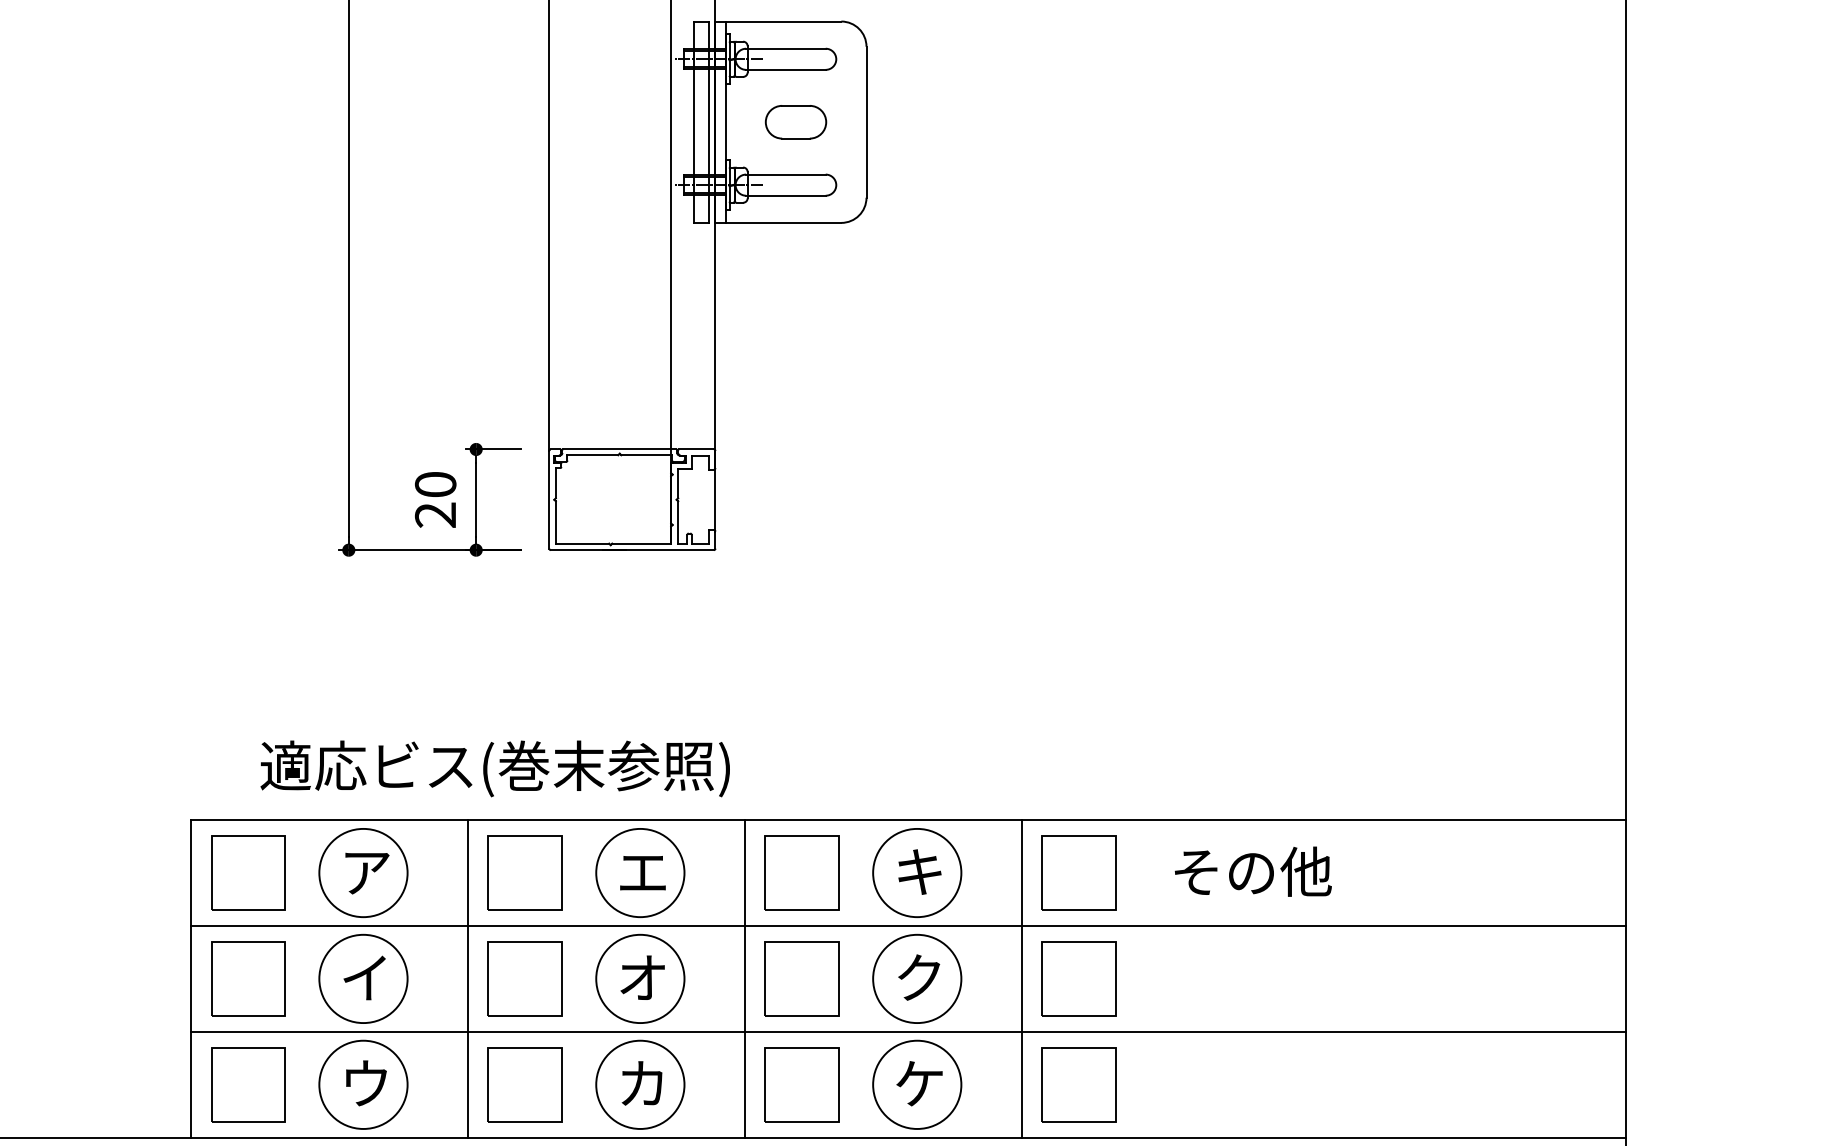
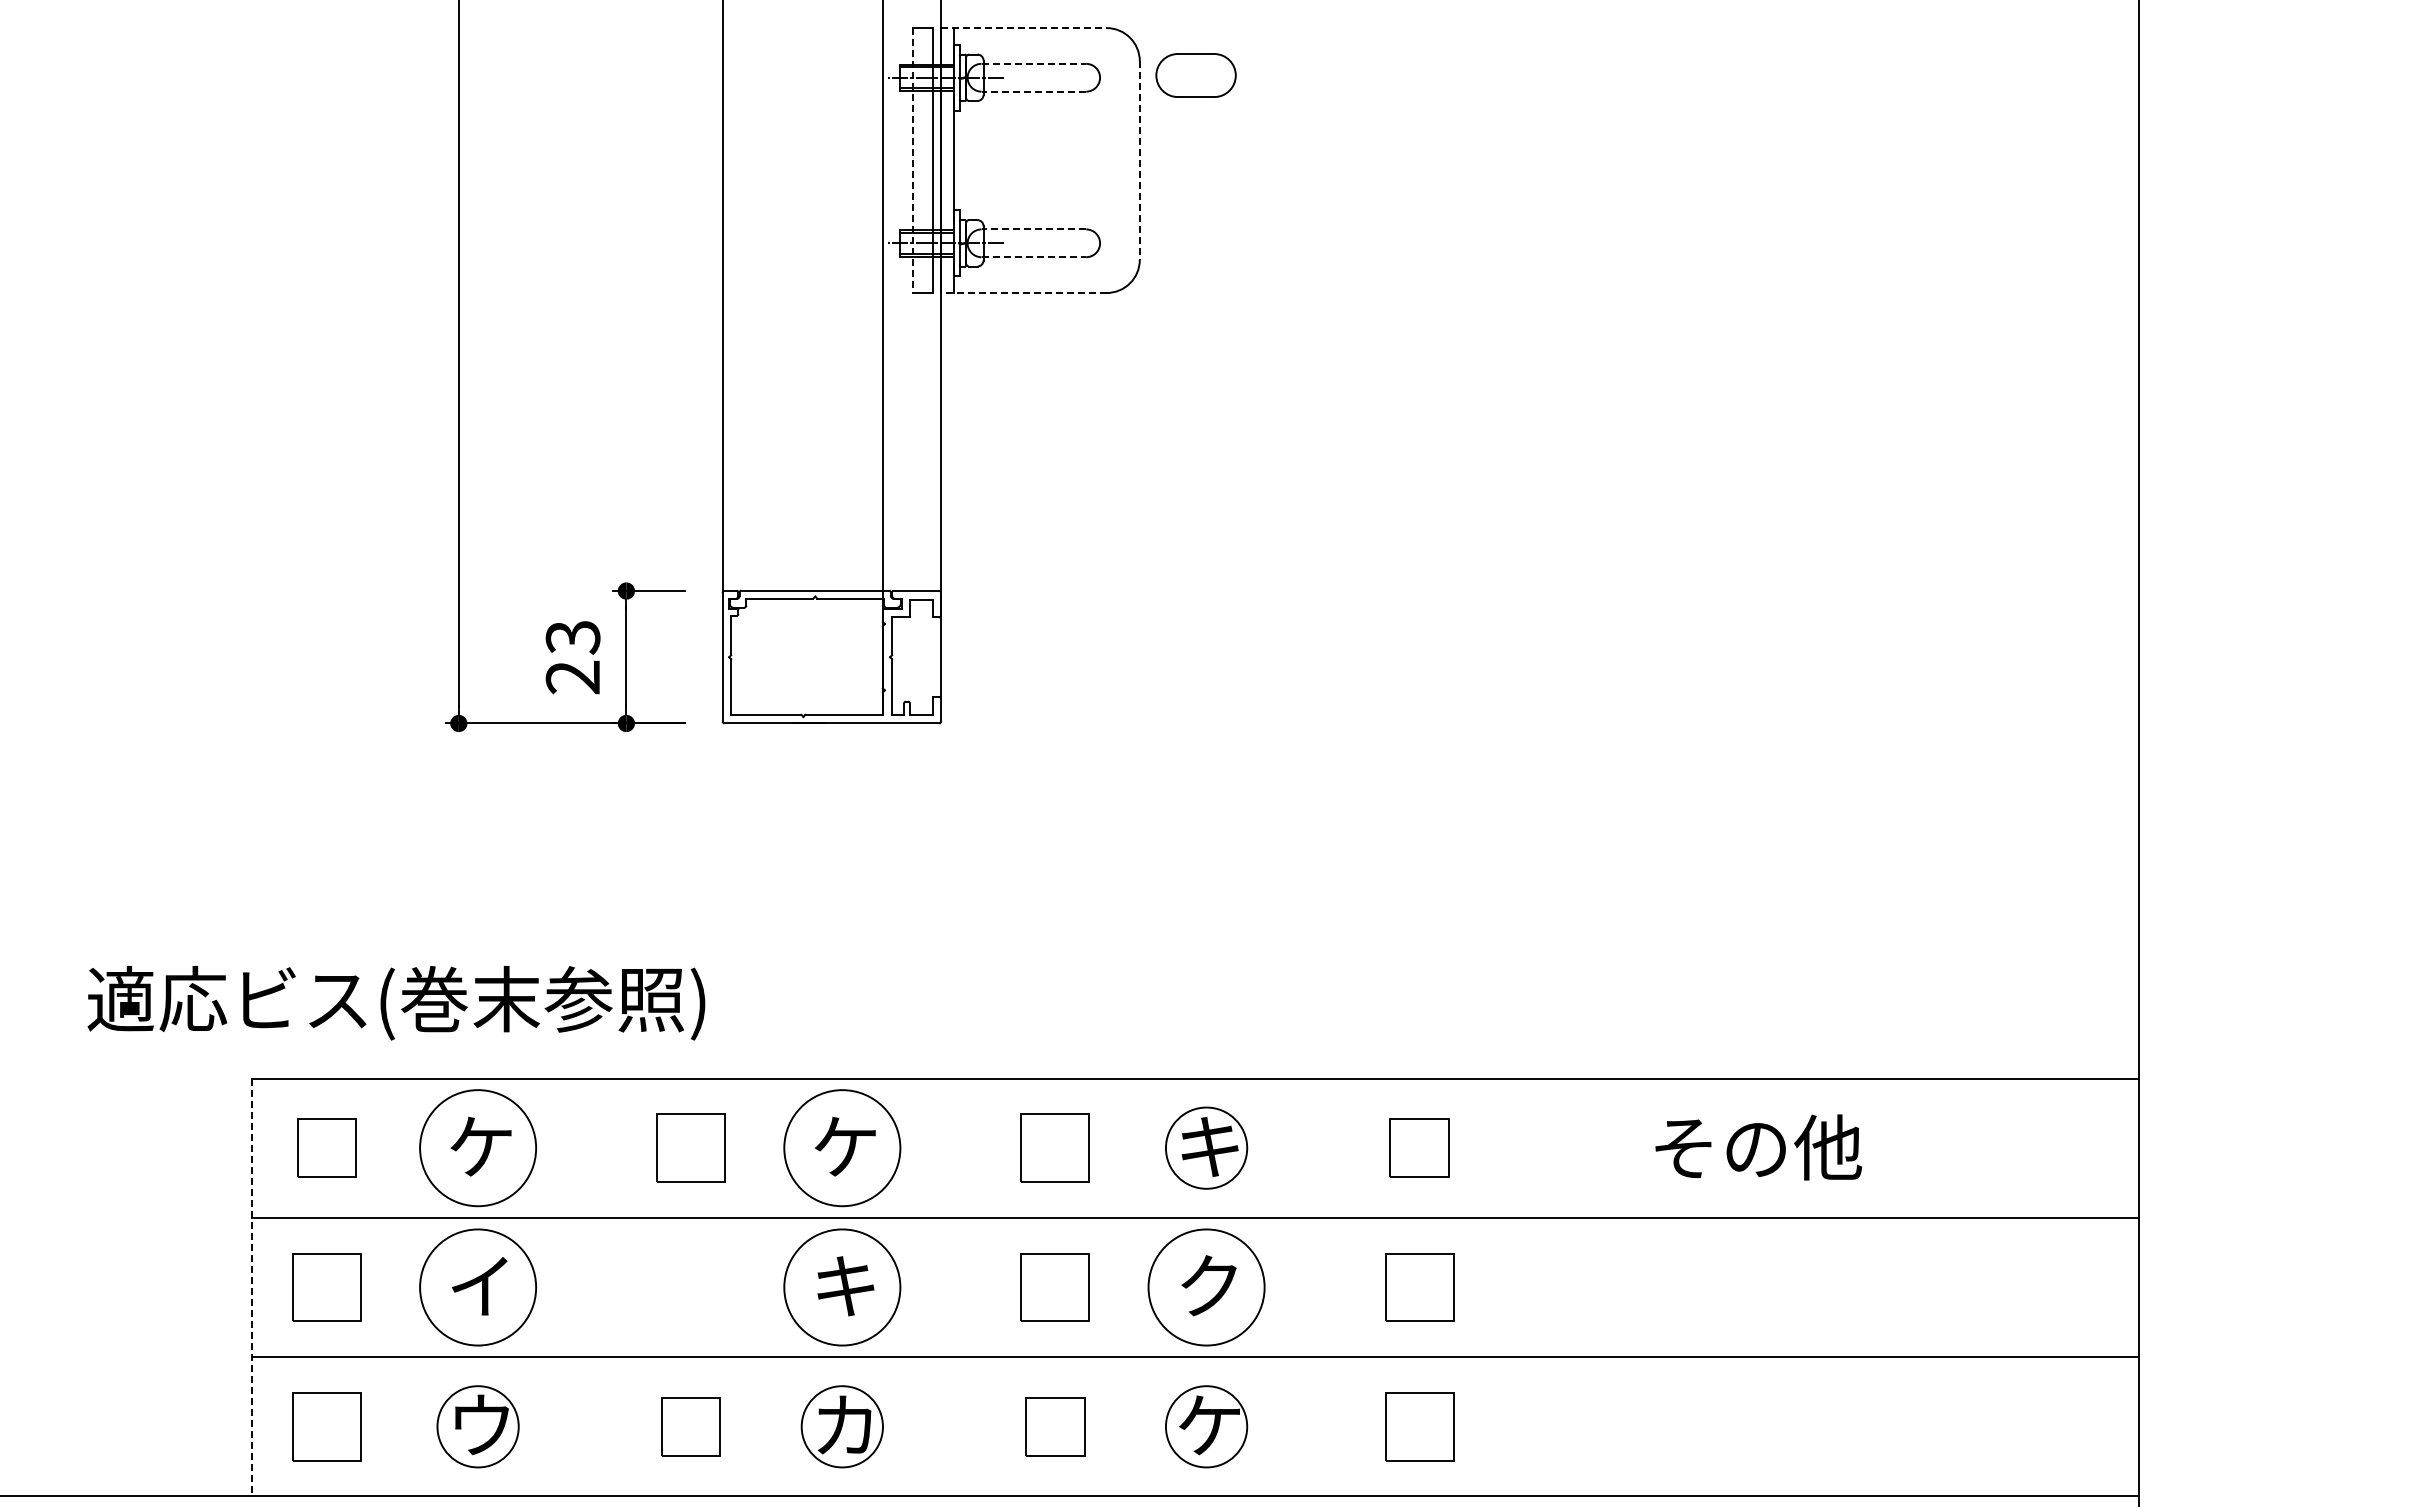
line: (778, 21) -> (1023, 28), solid -> dashed
line: (786, 48) -> (1034, 63), solid -> dashed
line: (785, 69) -> (1033, 91), solid -> dashed
line: (693, 122) -> (912, 161), solid -> dashed
part: (795, 122) -> (1195, 75), moved
line: (866, 122) -> (1139, 161), solid -> dashed
line: (785, 174) -> (1033, 229), solid -> dashed
line: (786, 195) -> (1034, 257), solid -> dashed
line: (778, 223) -> (1023, 293), solid -> dashed
text: (435, 484) -> (572, 637), 20 -> 23
text: (495, 769) -> (396, 1003), moved
text: (366, 871) -> (481, 1146), ア -> ケ
text: (642, 871) -> (844, 1146), エ -> ケ
text: (1253, 871) -> (1758, 1147), moved
part: (248, 873) -> (326, 1148), size x0.6
part: (525, 873) -> (691, 1148), size x0.7
part: (802, 873) -> (1055, 1148), size x0.7
circle: (917, 873) -> (1206, 1148), size x0.7
part: (1079, 873) -> (1419, 1148), size x0.6
line: (191, 978) -> (251, 1287), solid -> dashed
part: (248, 978) -> (326, 1287), size x0.7
line: (468, 978) -> (616, 1287), removed
part: (525, 978) -> (691, 1287), removed
text: (642, 978) -> (845, 1286), オ -> キ
line: (745, 978) -> (980, 1287), removed
part: (802, 978) -> (1055, 1287), size x0.7
line: (1022, 978) -> (1344, 1287), removed
part: (1079, 978) -> (1419, 1287), size x0.7
part: (248, 1084) -> (326, 1426), size x0.7
circle: (363, 1084) -> (478, 1426), size x0.7
part: (525, 1084) -> (691, 1426), size x0.6
circle: (640, 1084) -> (842, 1426), size x0.7
part: (802, 1084) -> (1055, 1426), size x0.6
circle: (917, 1084) -> (1206, 1426), size x0.7
part: (1079, 1084) -> (1419, 1426), size x0.7

